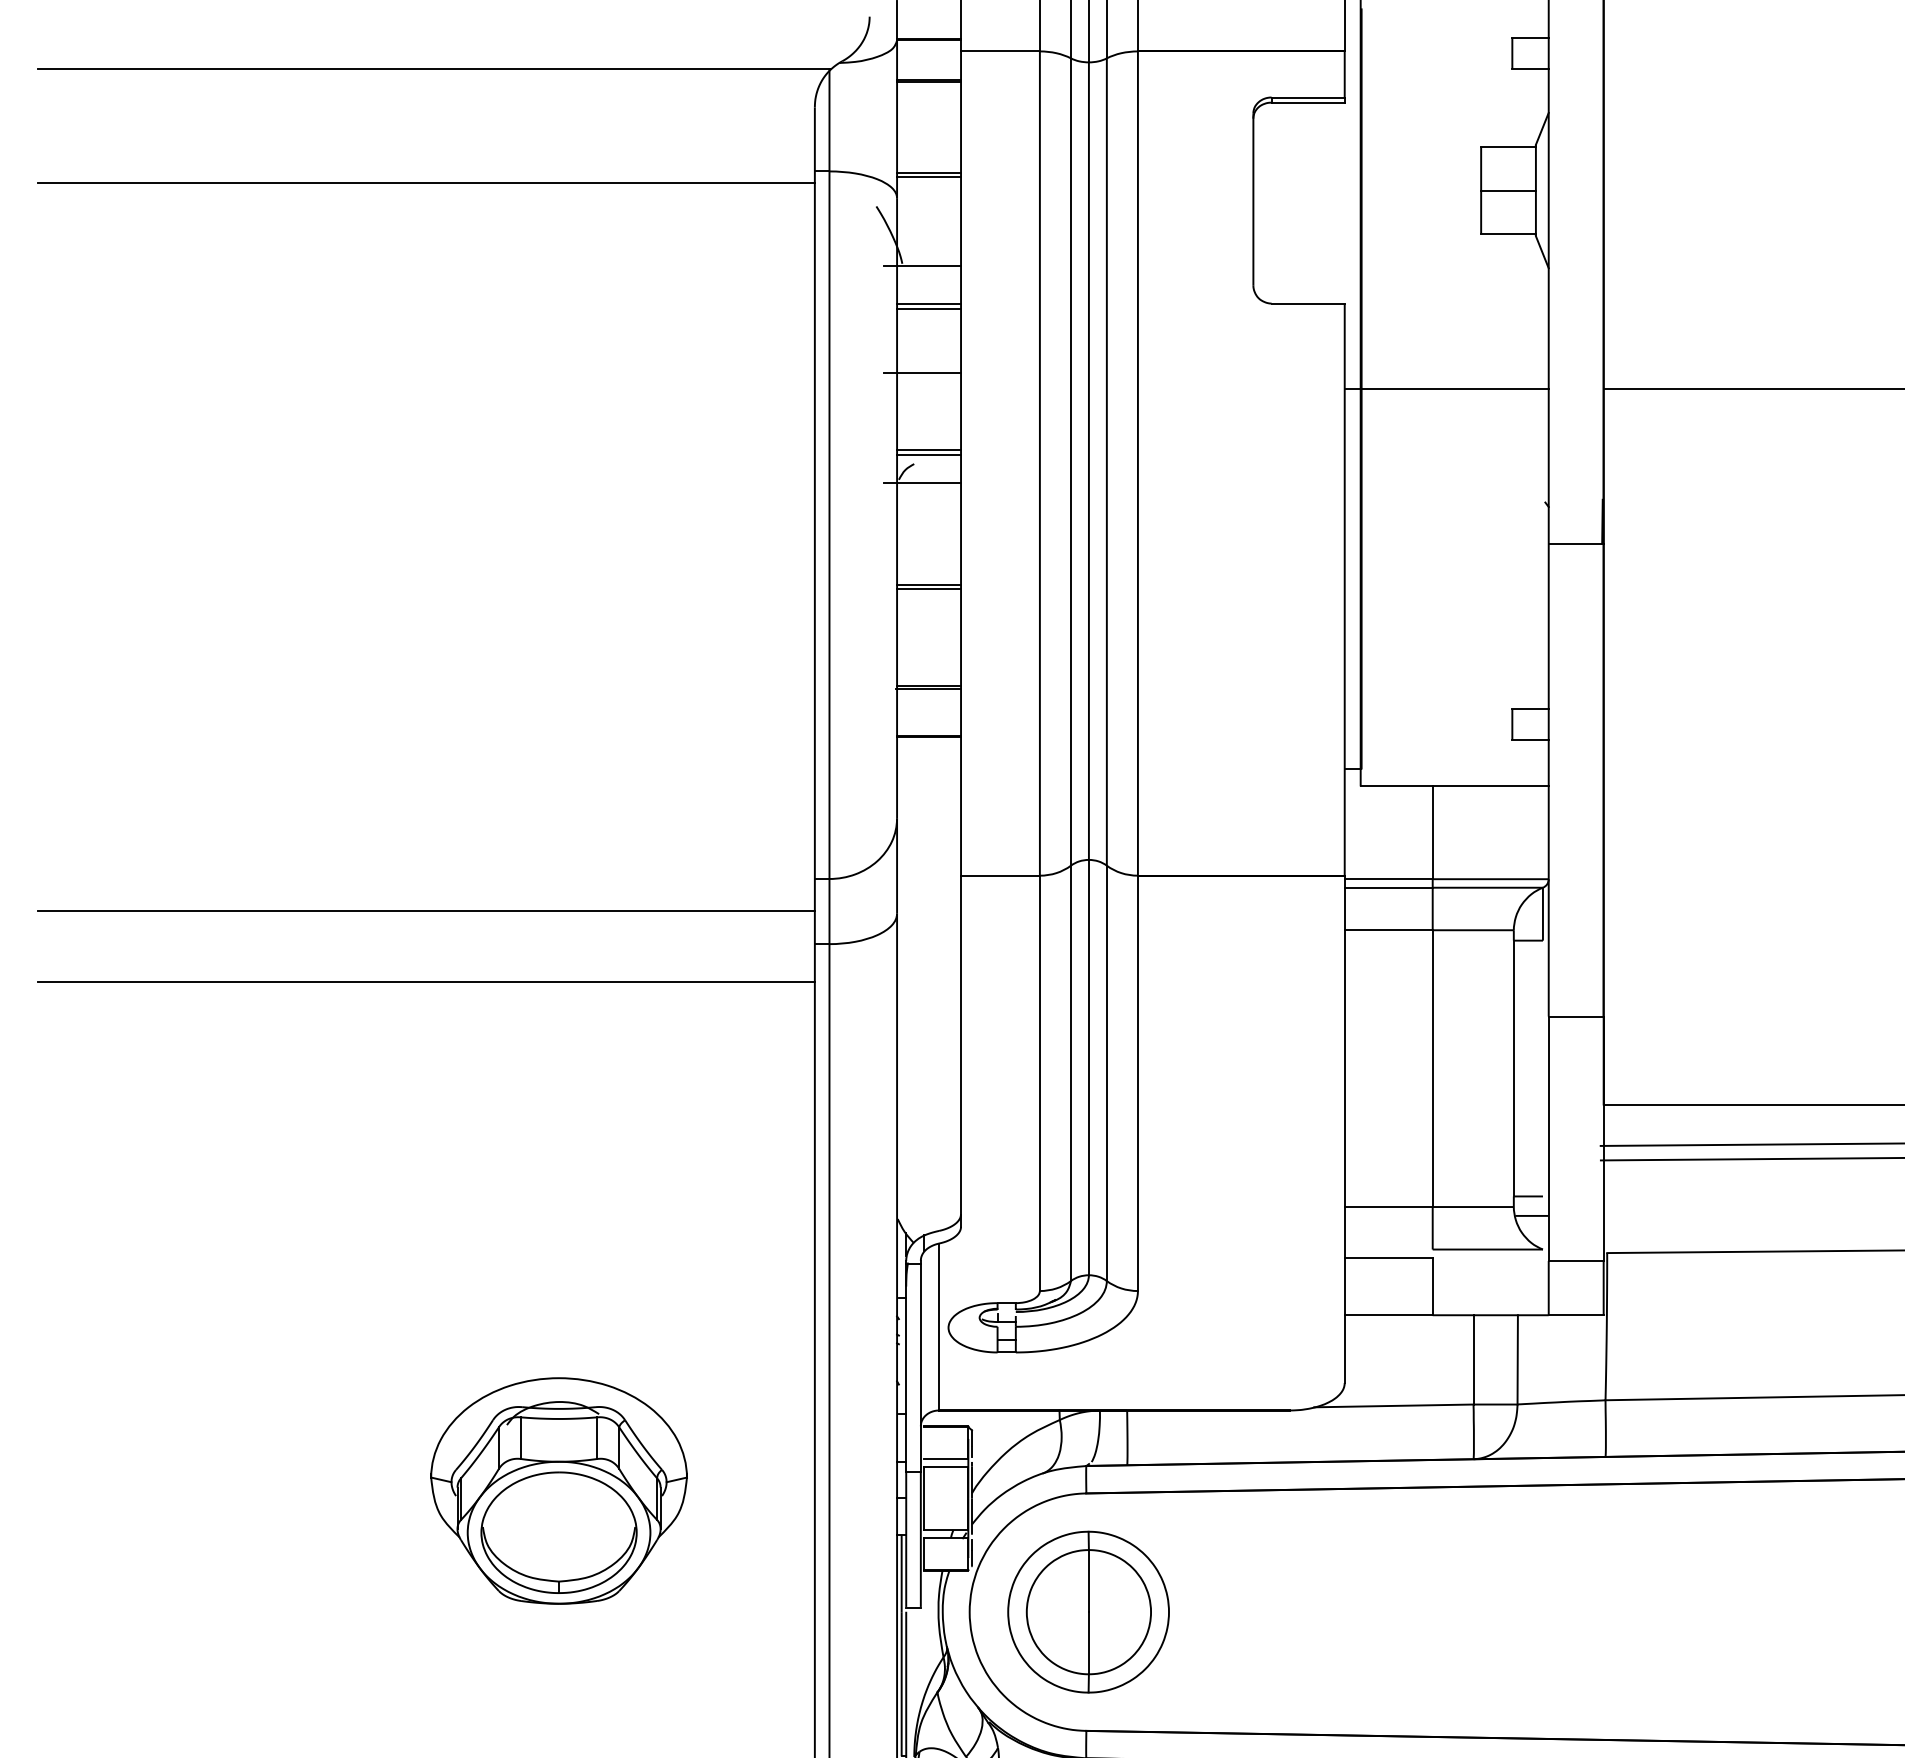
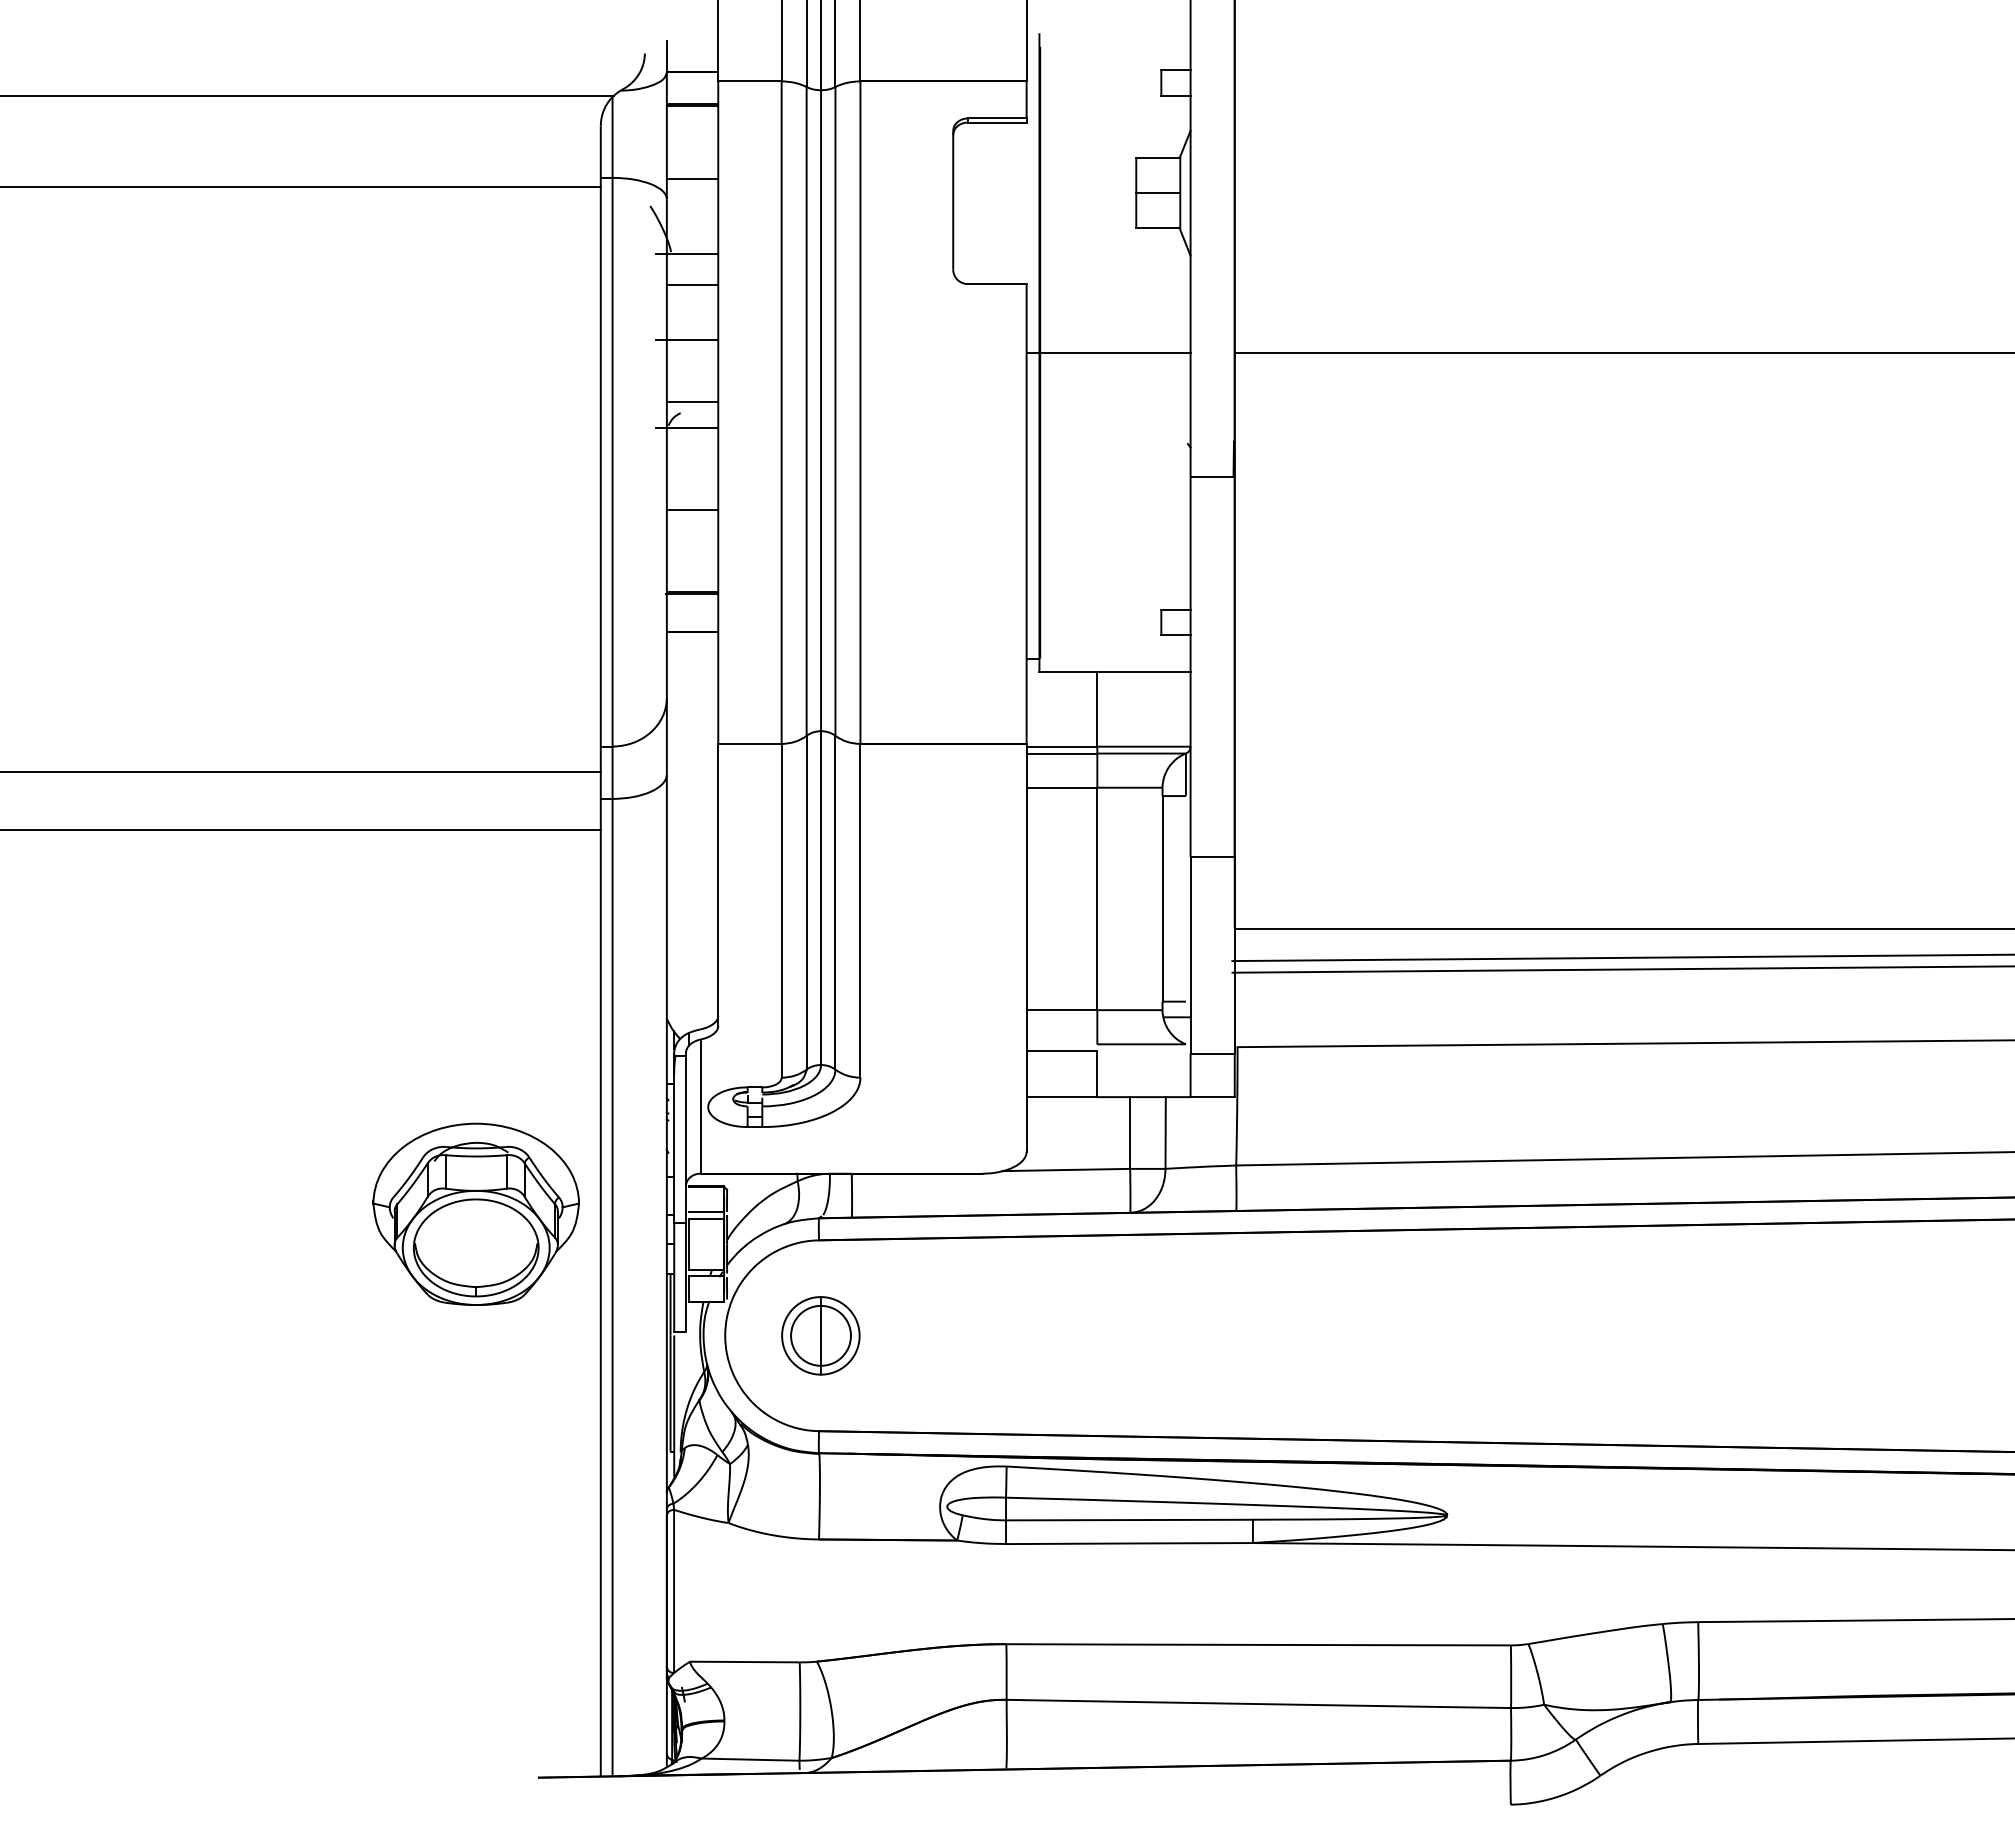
line: (928, 177) -> (692, 182), removed
line: (928, 309) -> (692, 288), removed
line: (928, 454) -> (692, 405), removed
line: (928, 589) -> (692, 513), removed
part: (558, 1489) -> (475, 1213), moved
part: (1088, 1611) -> (820, 1335), size x0.6

